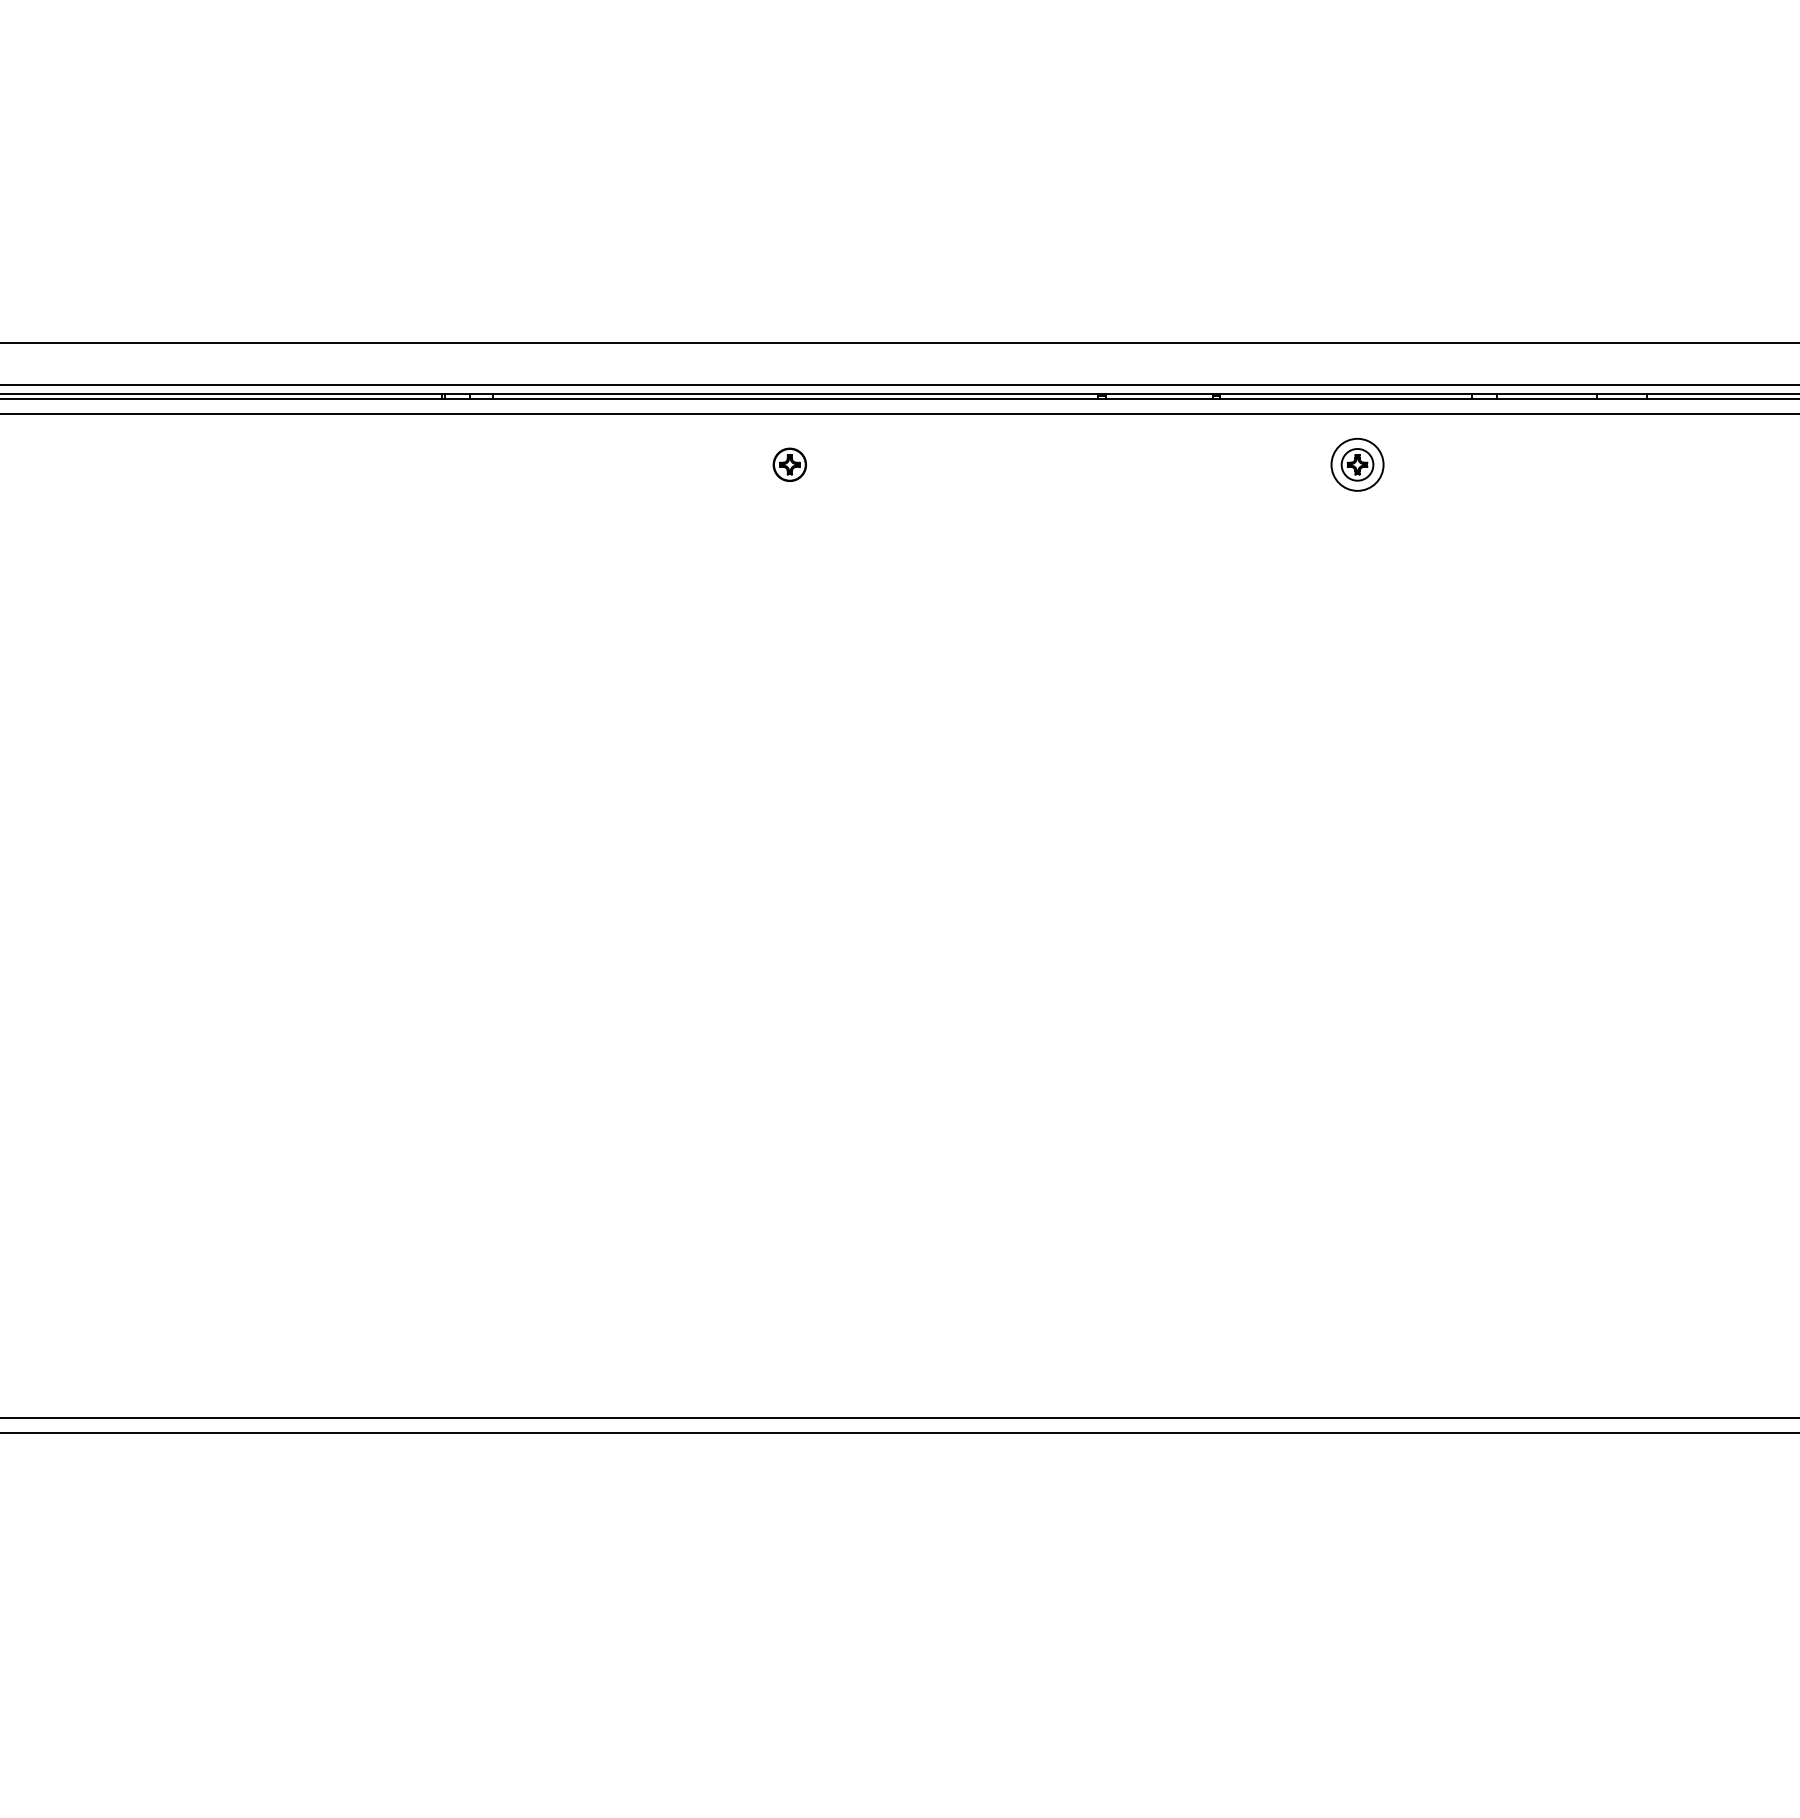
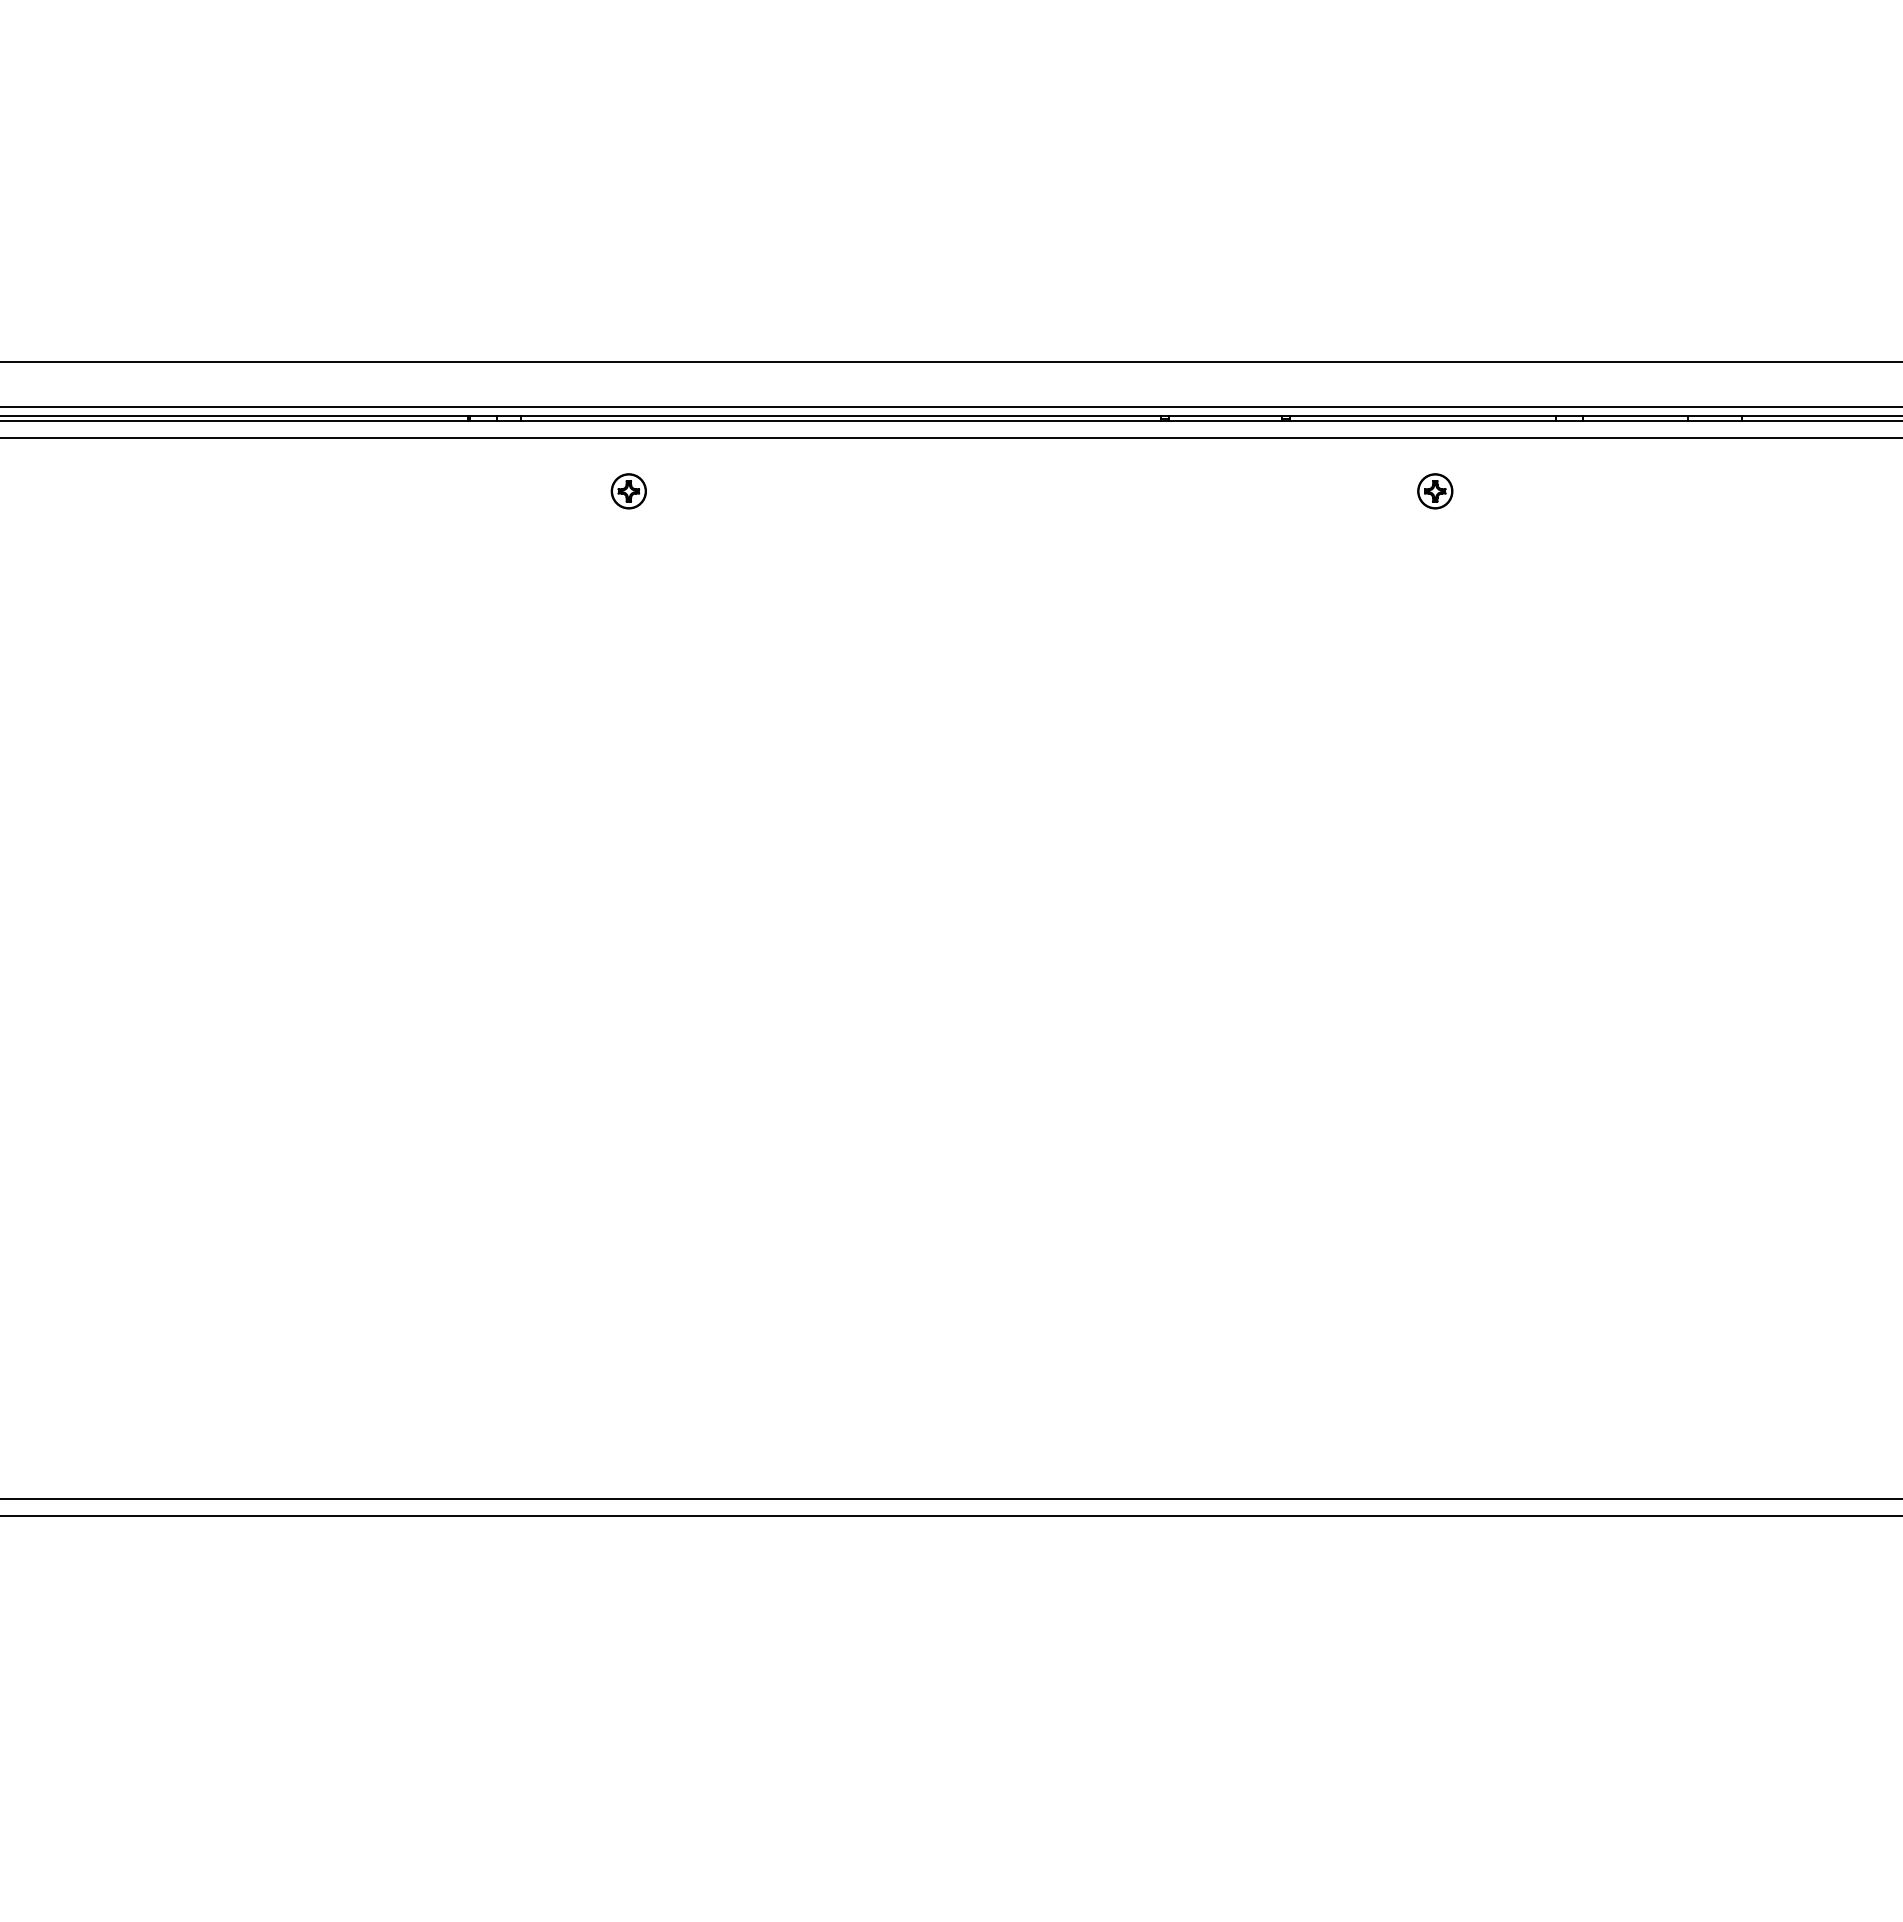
part: (789, 464) -> (628, 490), moved
circle: (1357, 464) -> (1435, 490), size x0.62

